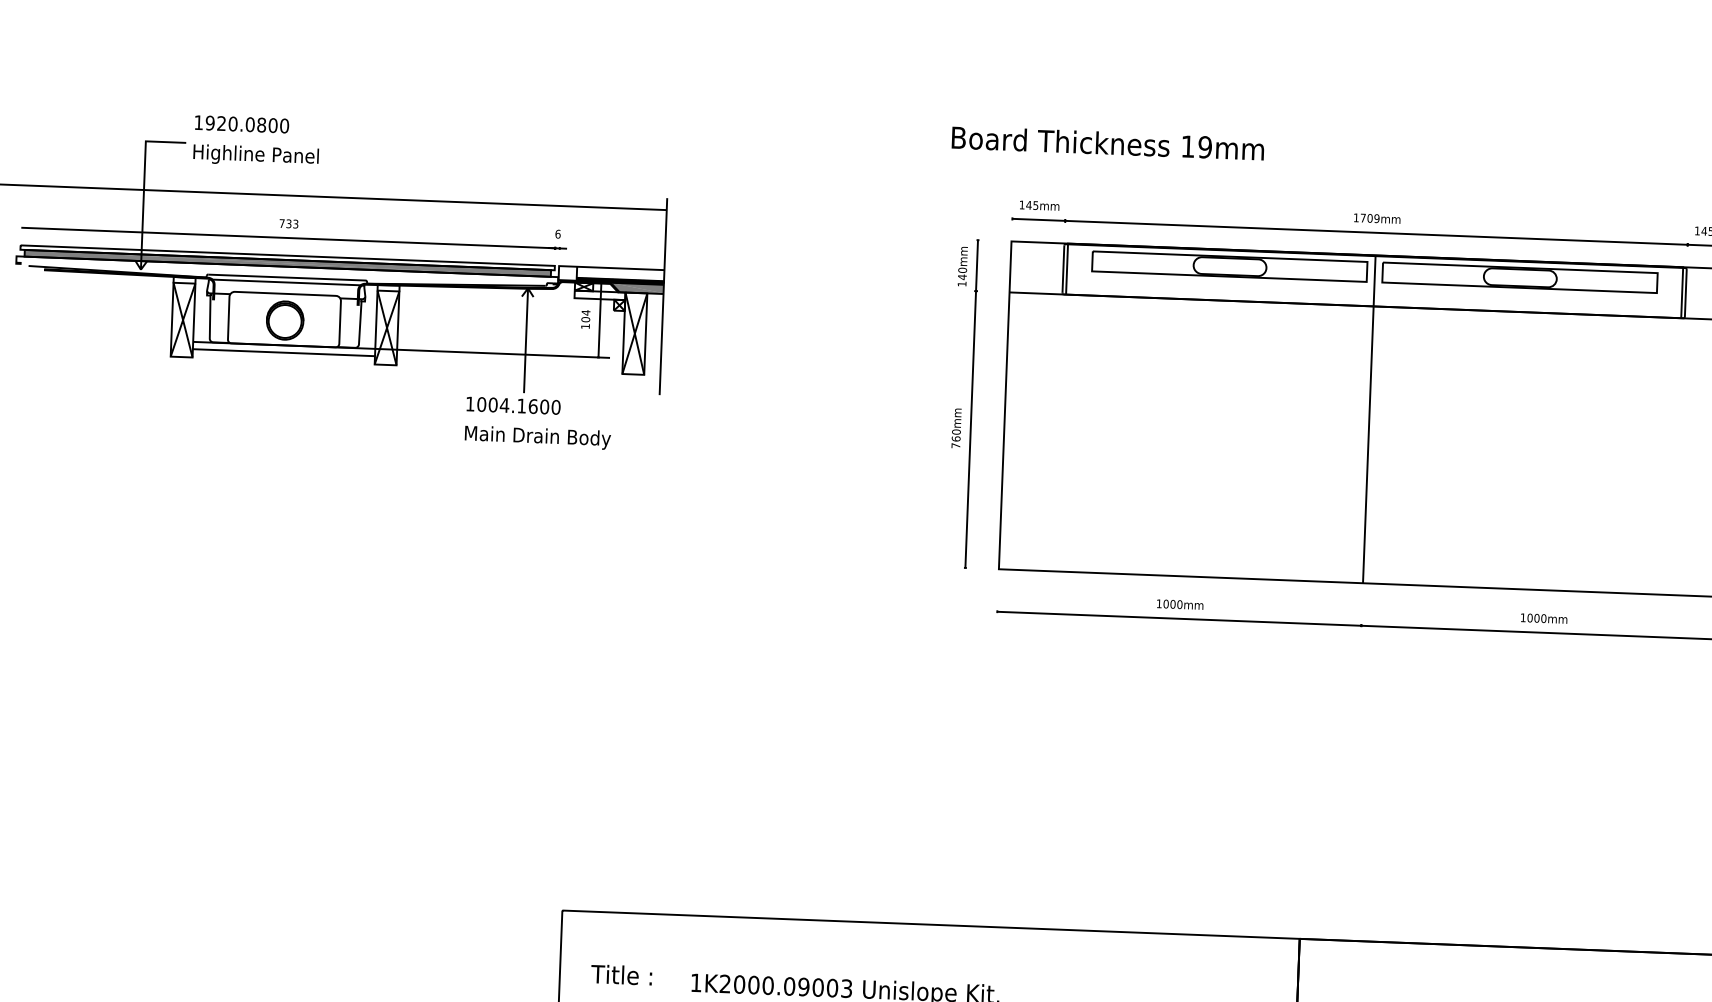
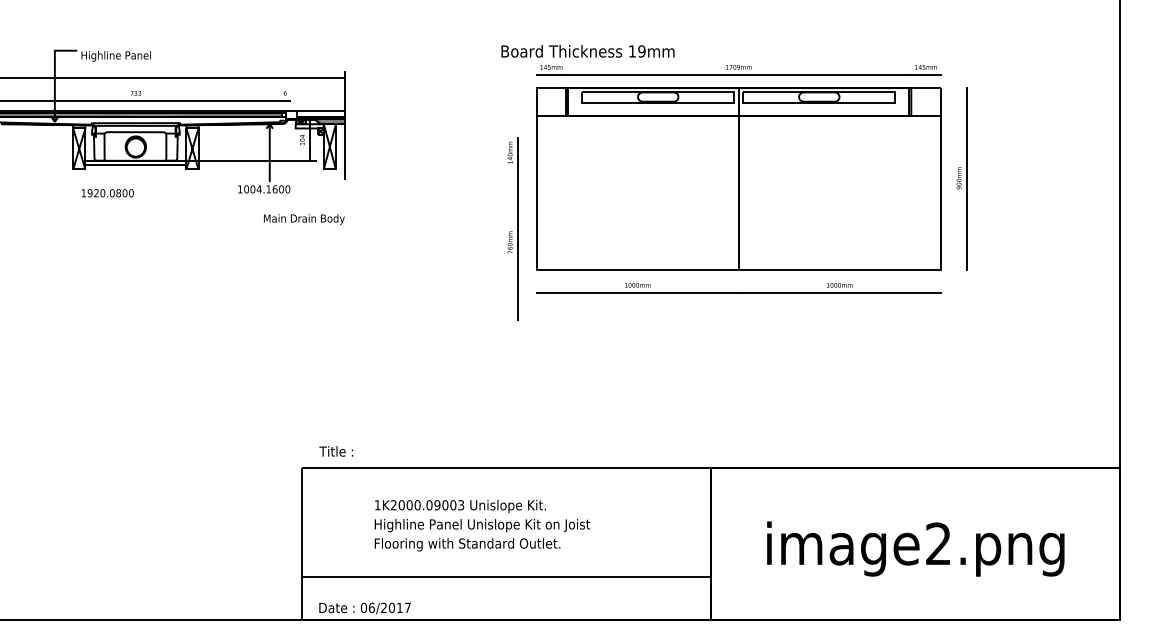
text: (241, 124) -> (107, 193), moved
text: (1107, 143) -> (587, 51), moved
part: (961, 403) -> (512, 228), moved
text: (538, 437) -> (304, 219), moved
text: (622, 975) -> (336, 451), moved

